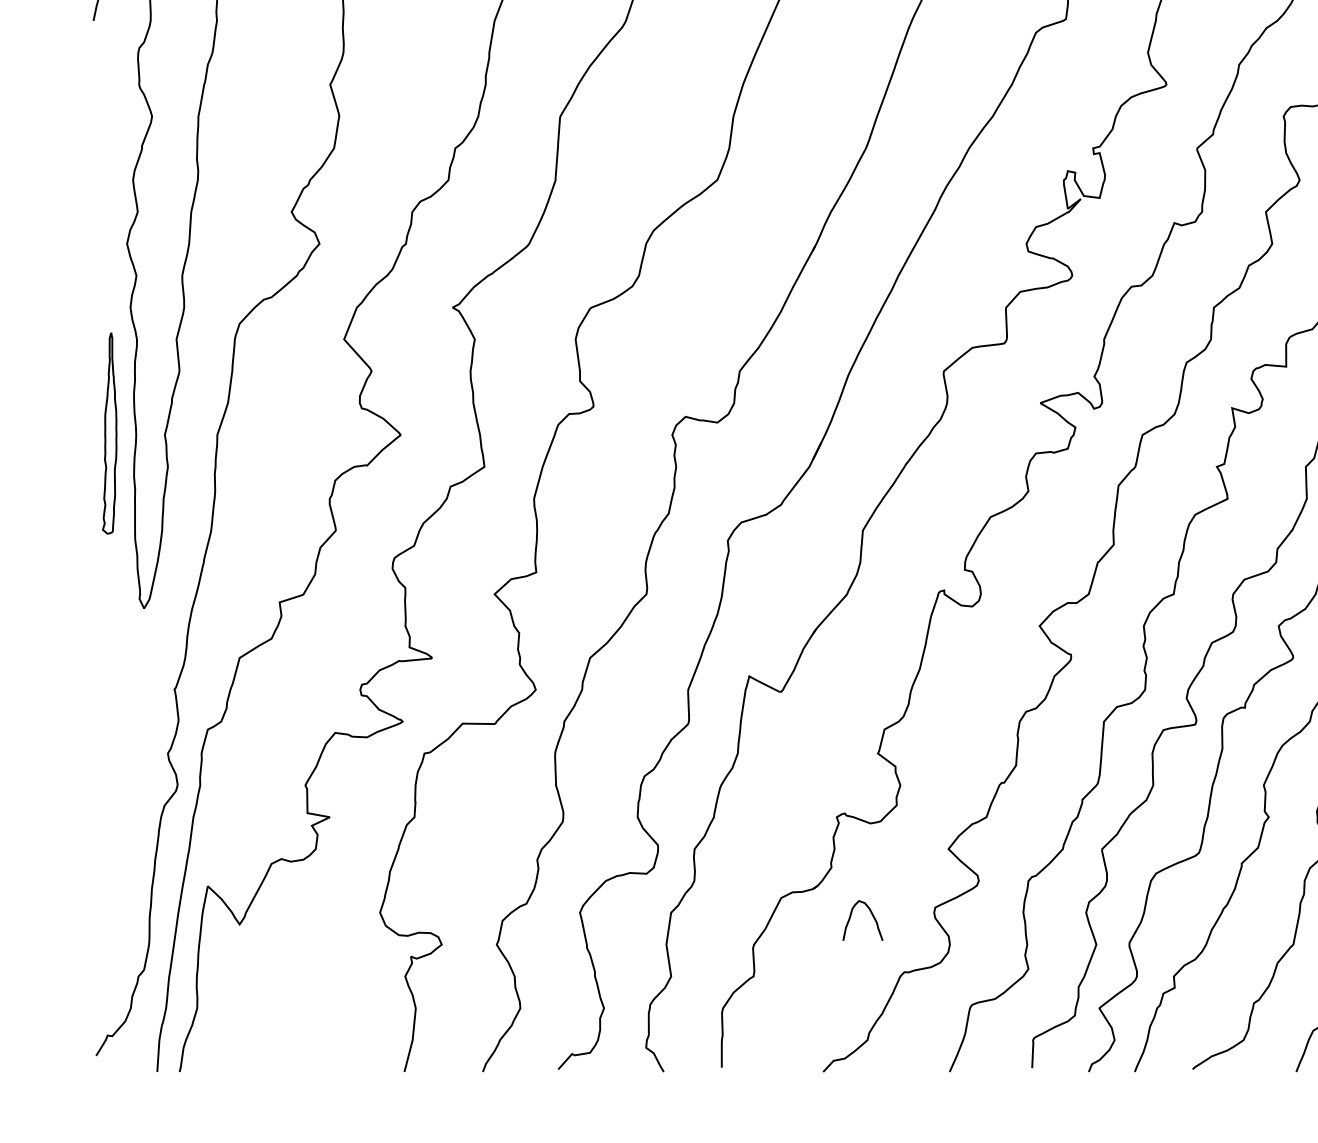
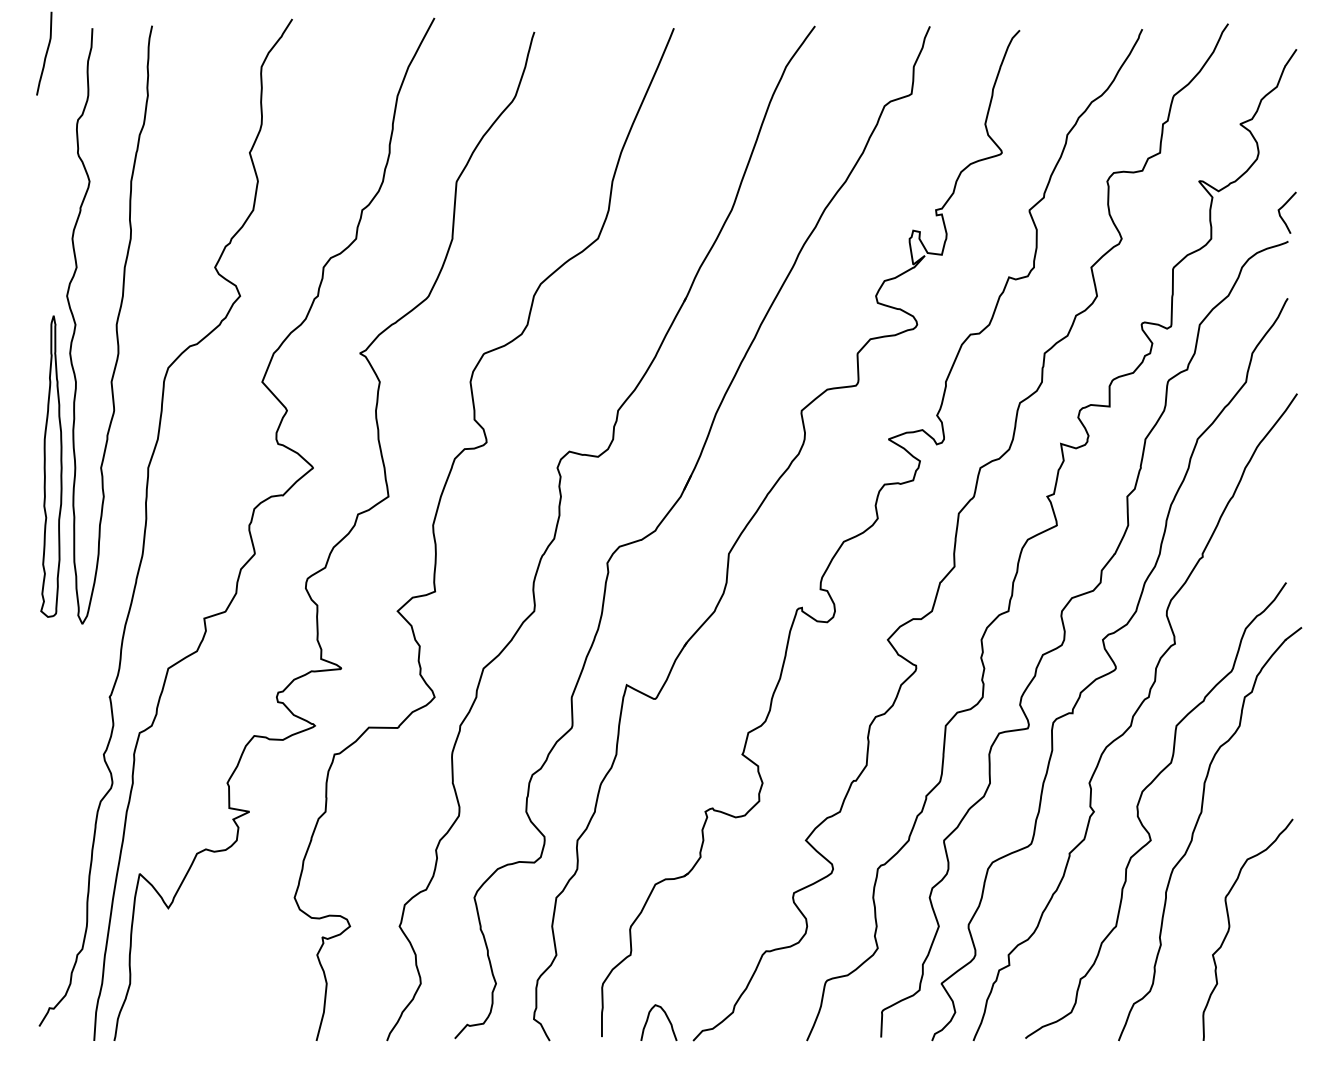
part: (109, 433) -> (51, 466), size x1.67
curve: (871, 914) -> (666, 1017), moved

